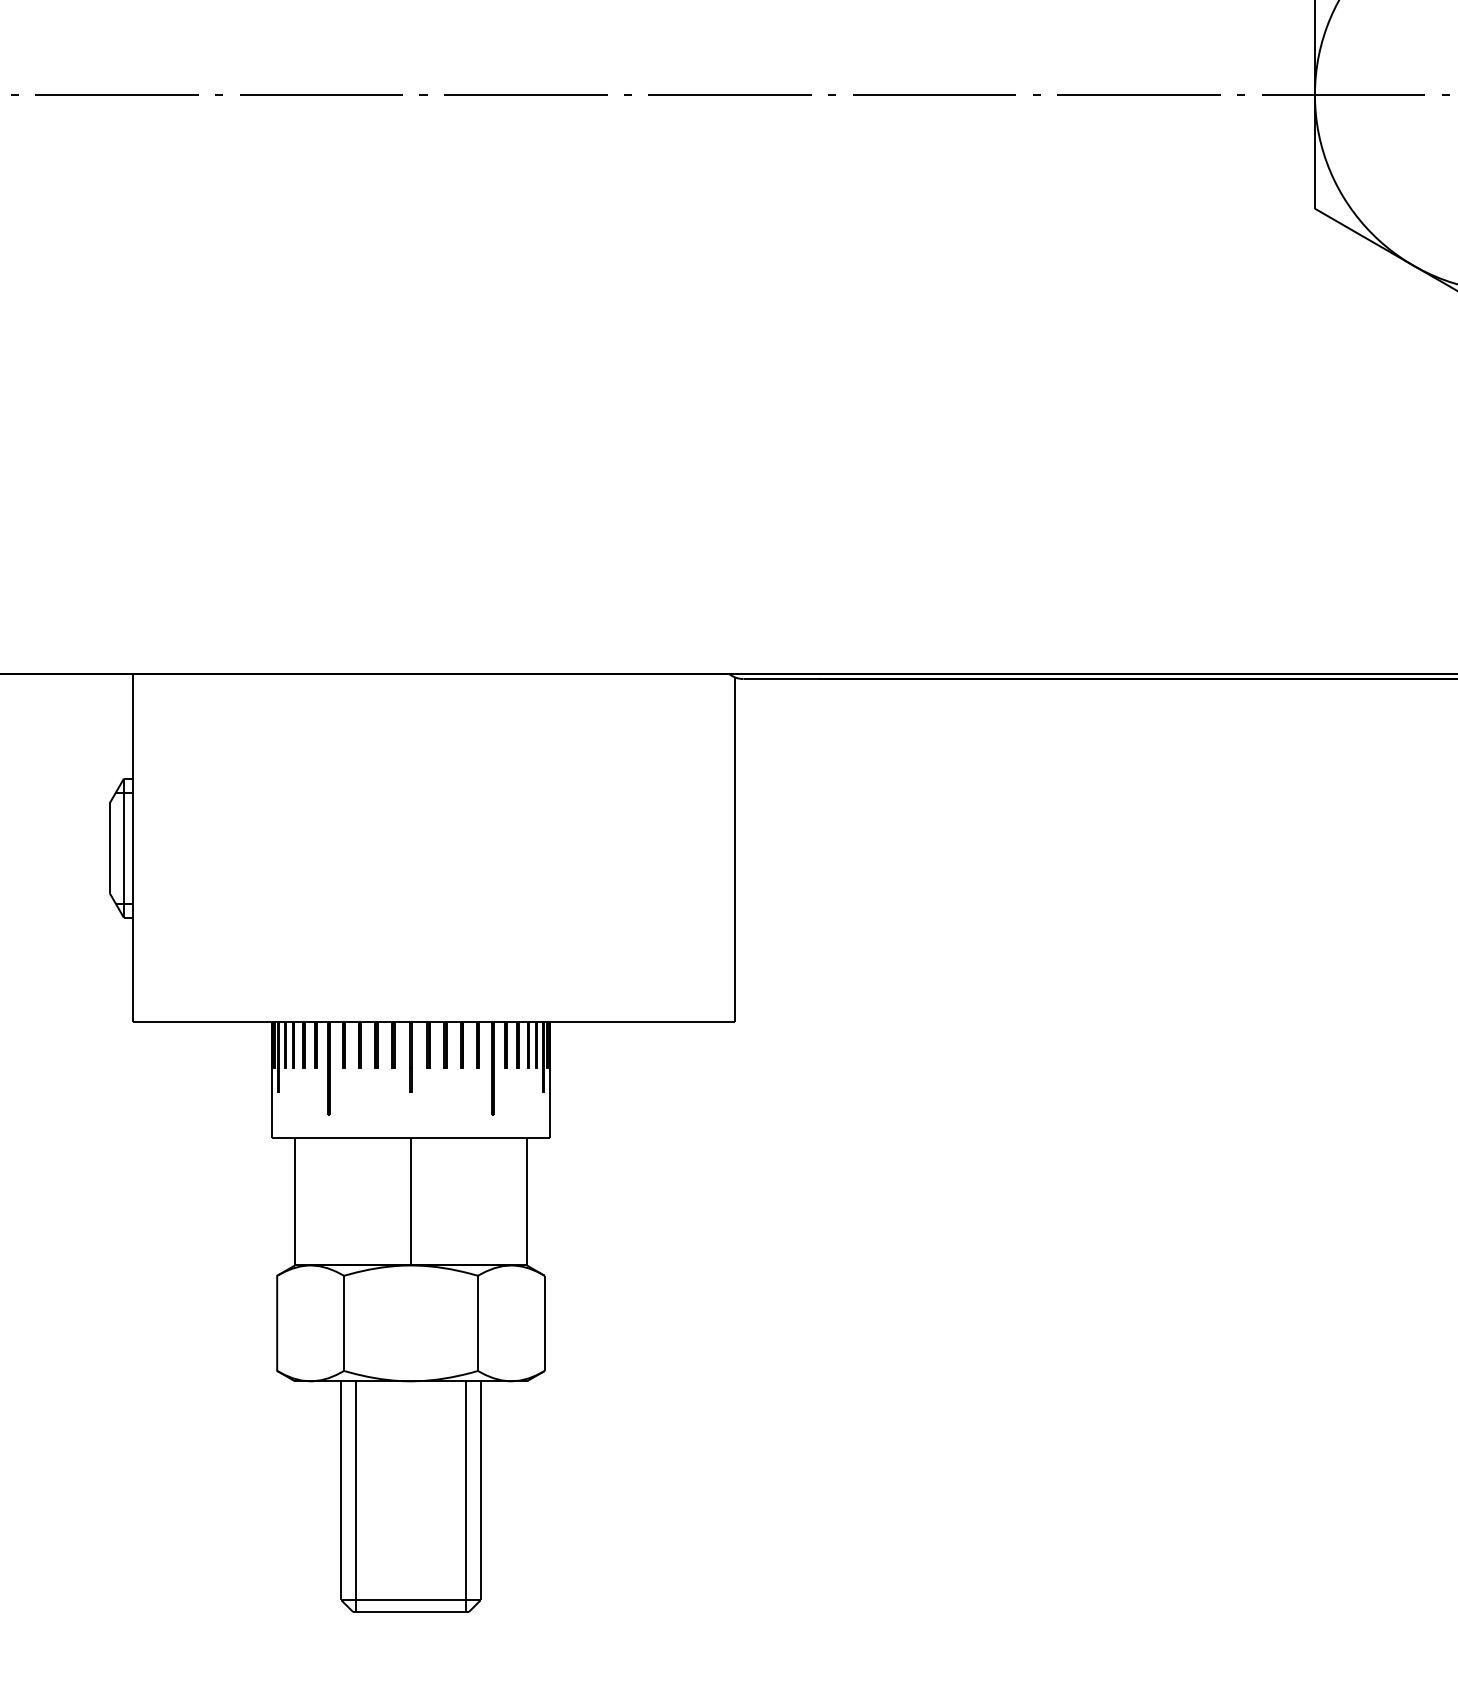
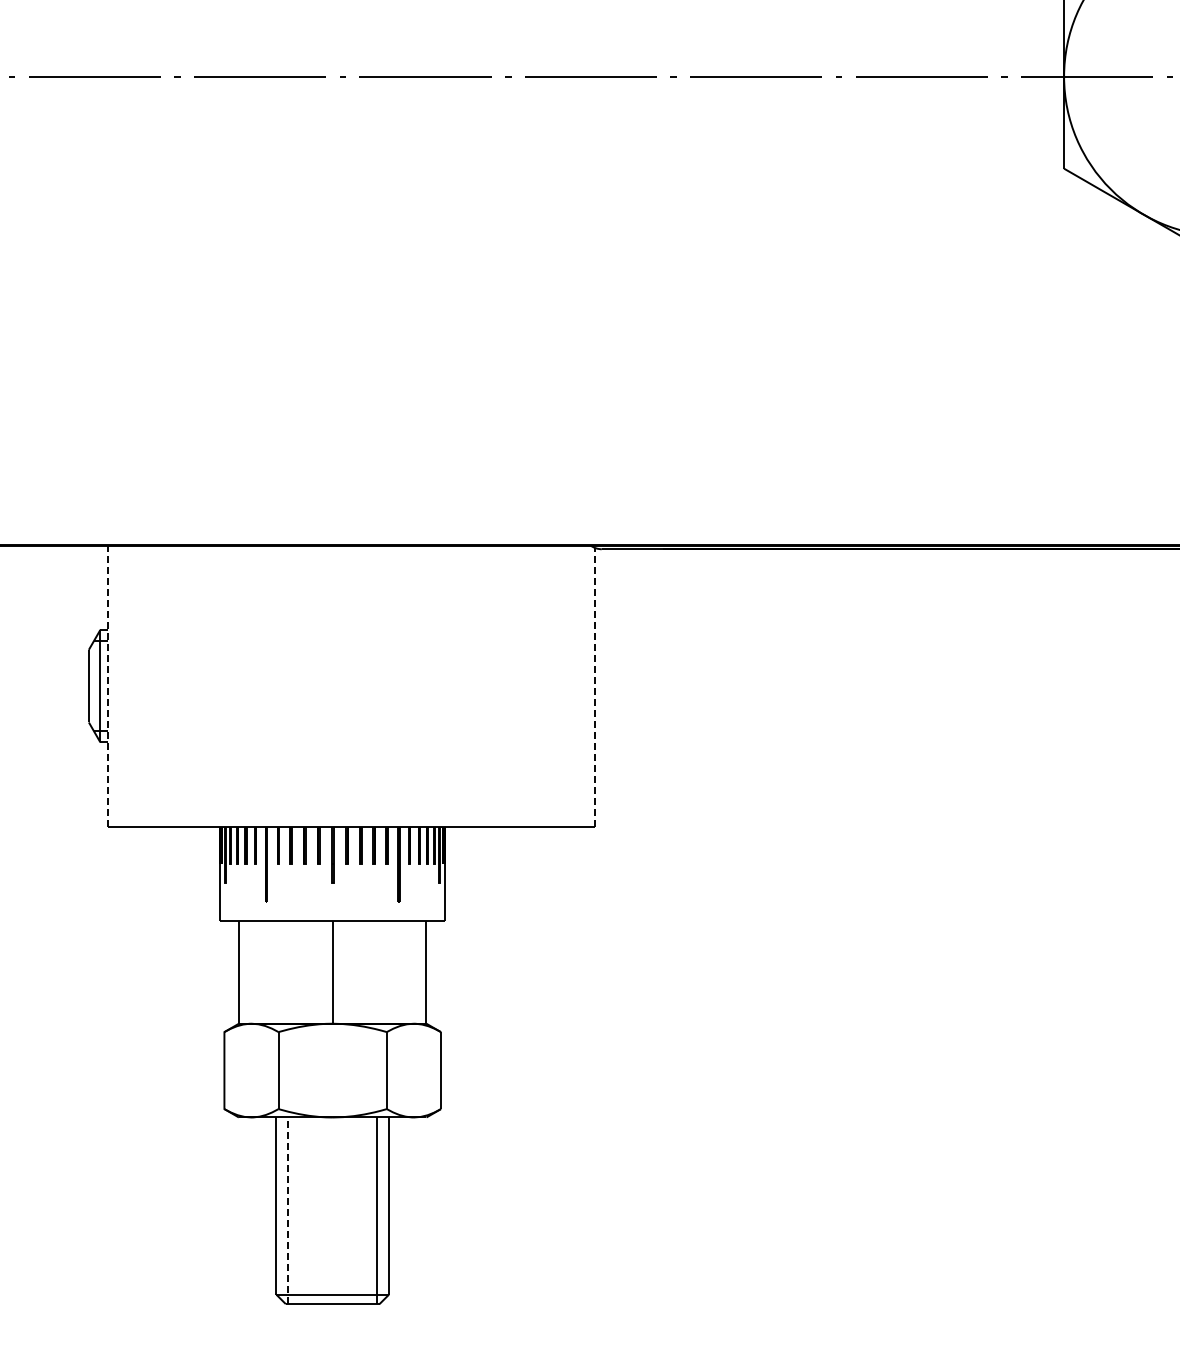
line: (132, 848) -> (107, 686), solid -> dashed
line: (735, 848) -> (595, 686), solid -> dashed
line: (355, 1496) -> (287, 1210), solid -> dashed

